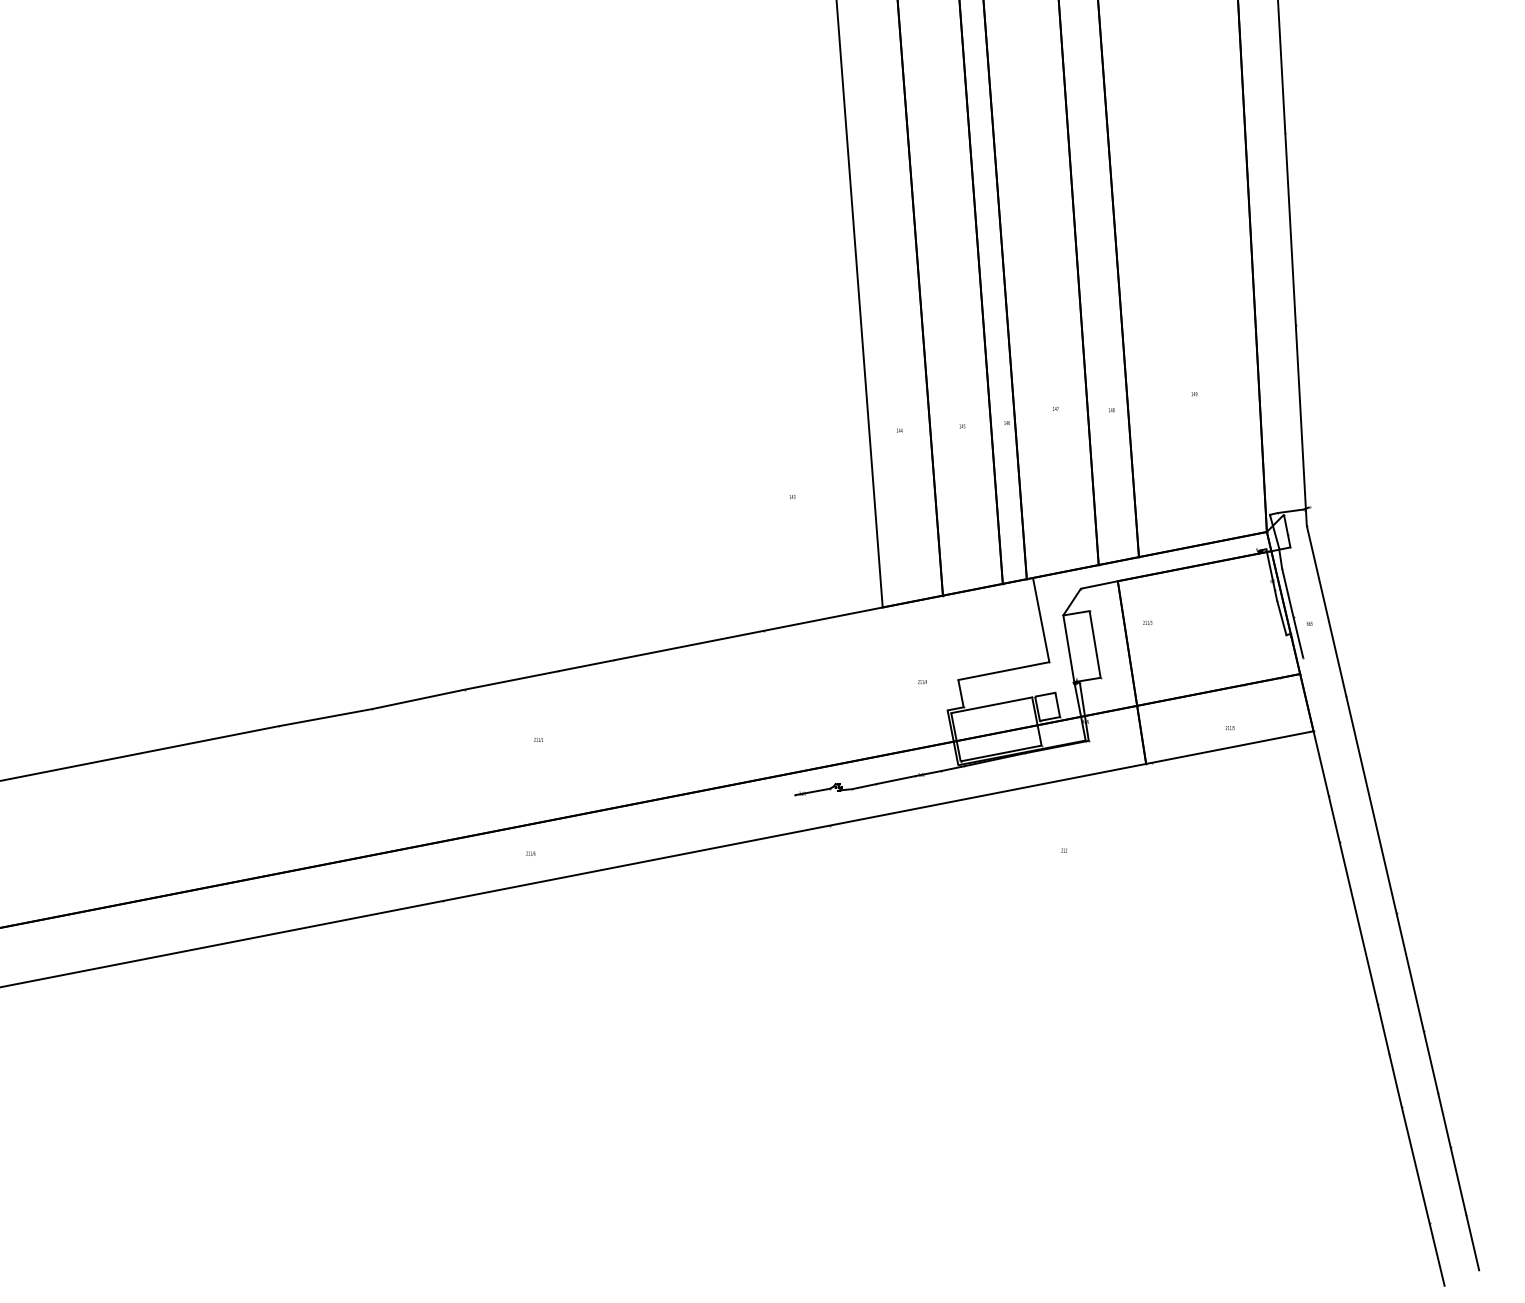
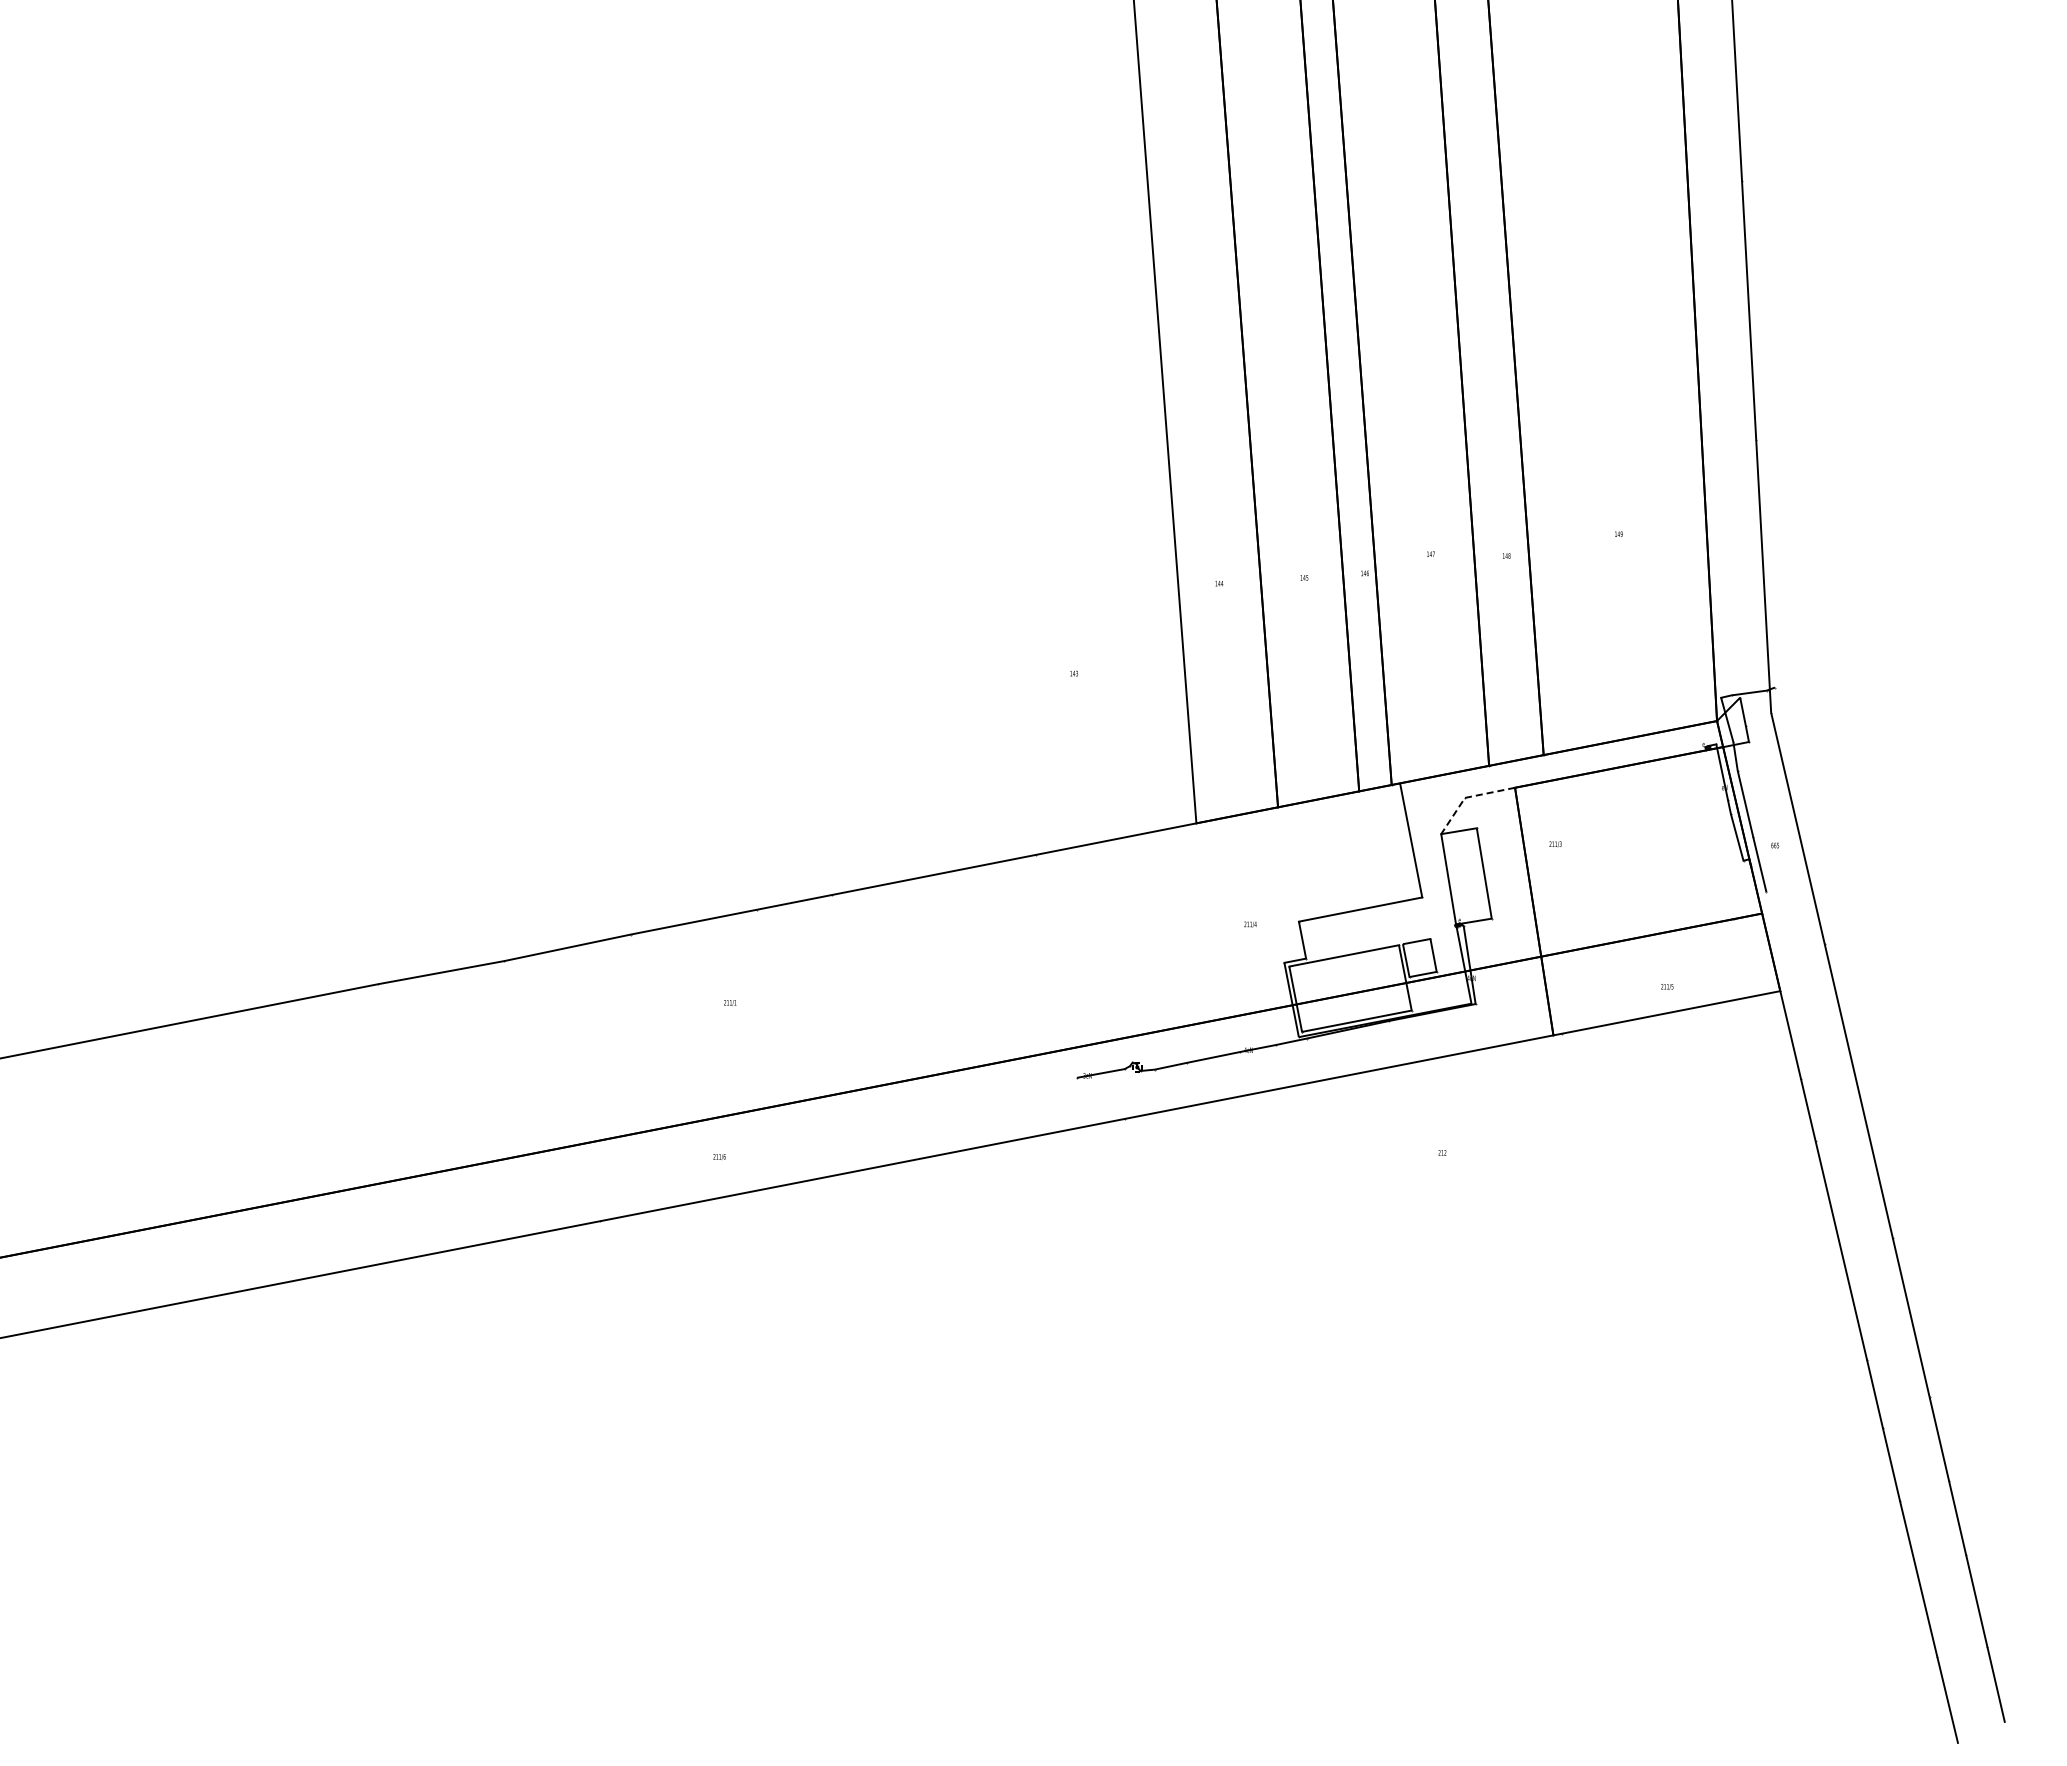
line: (1082, 588) -> (1467, 797), solid -> dashed

